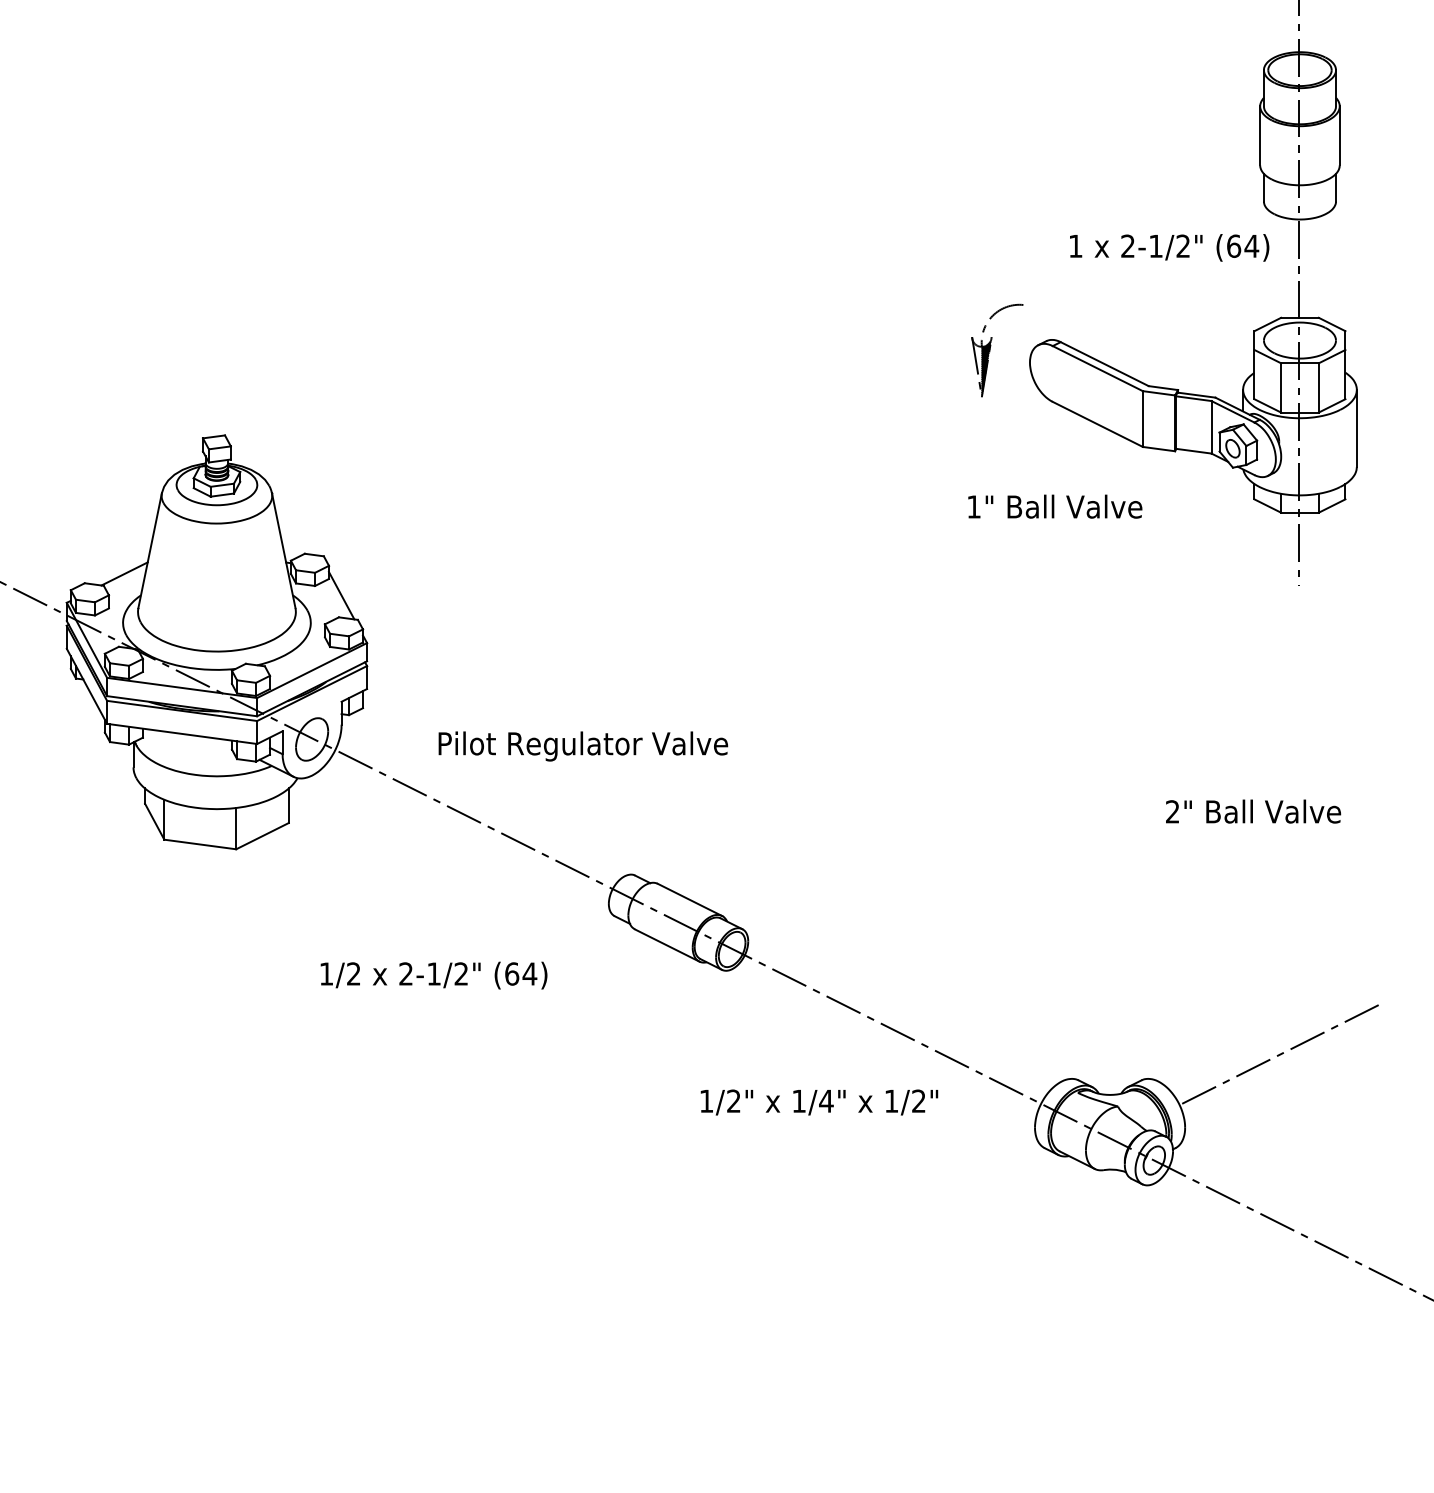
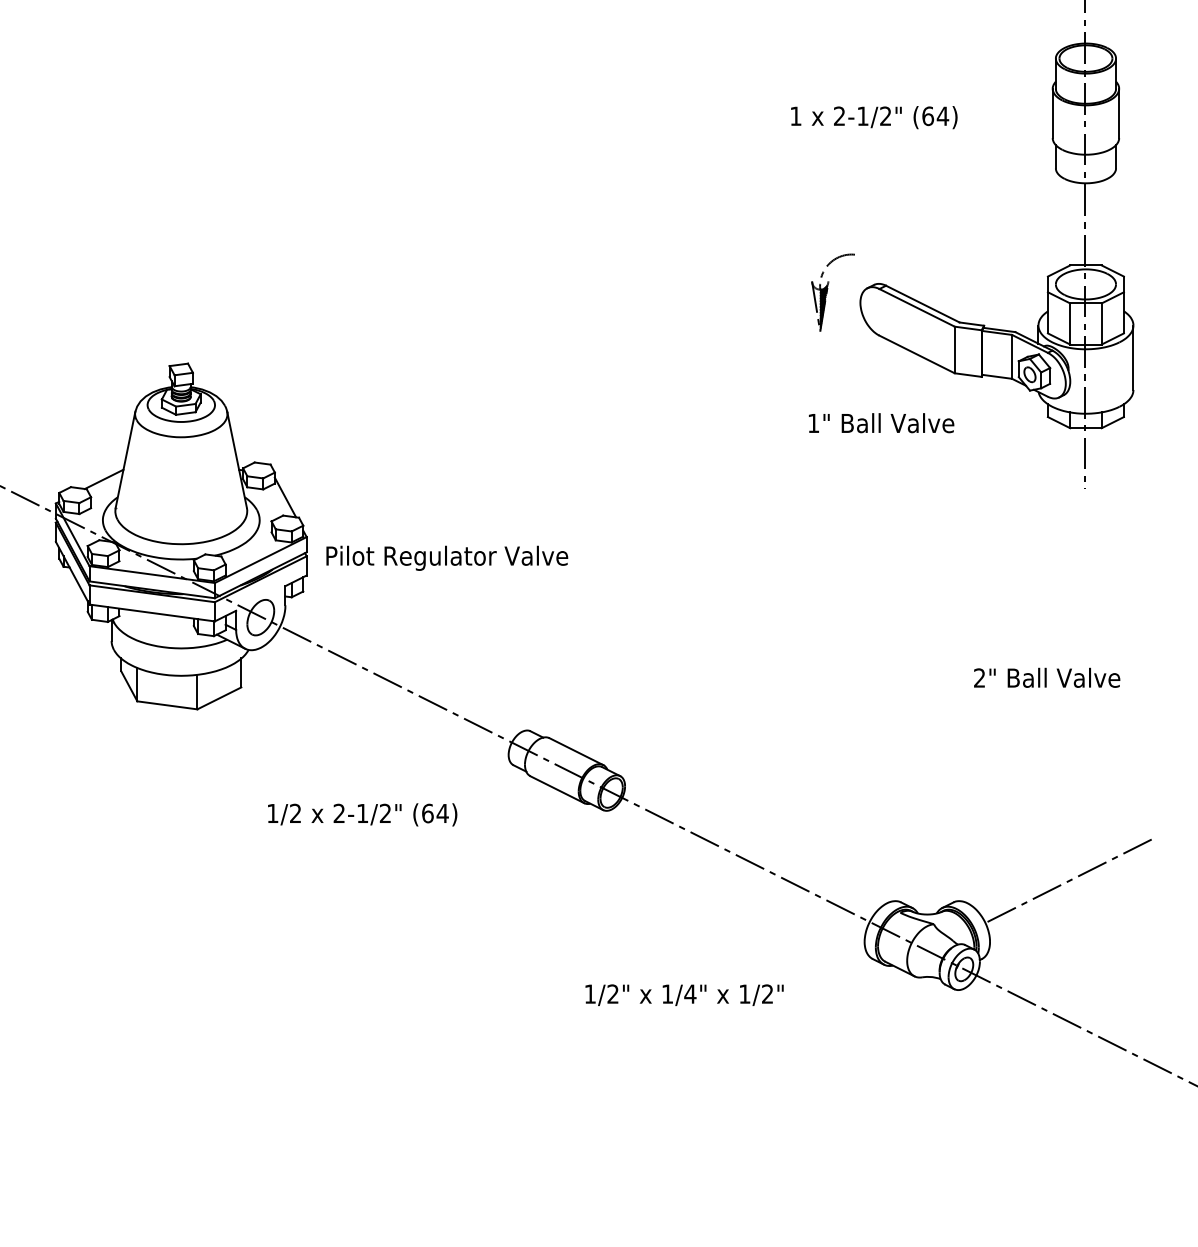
text: (1169, 247) -> (874, 117), moved
text: (583, 746) -> (447, 558), moved
text: (819, 1102) -> (684, 995), moved

